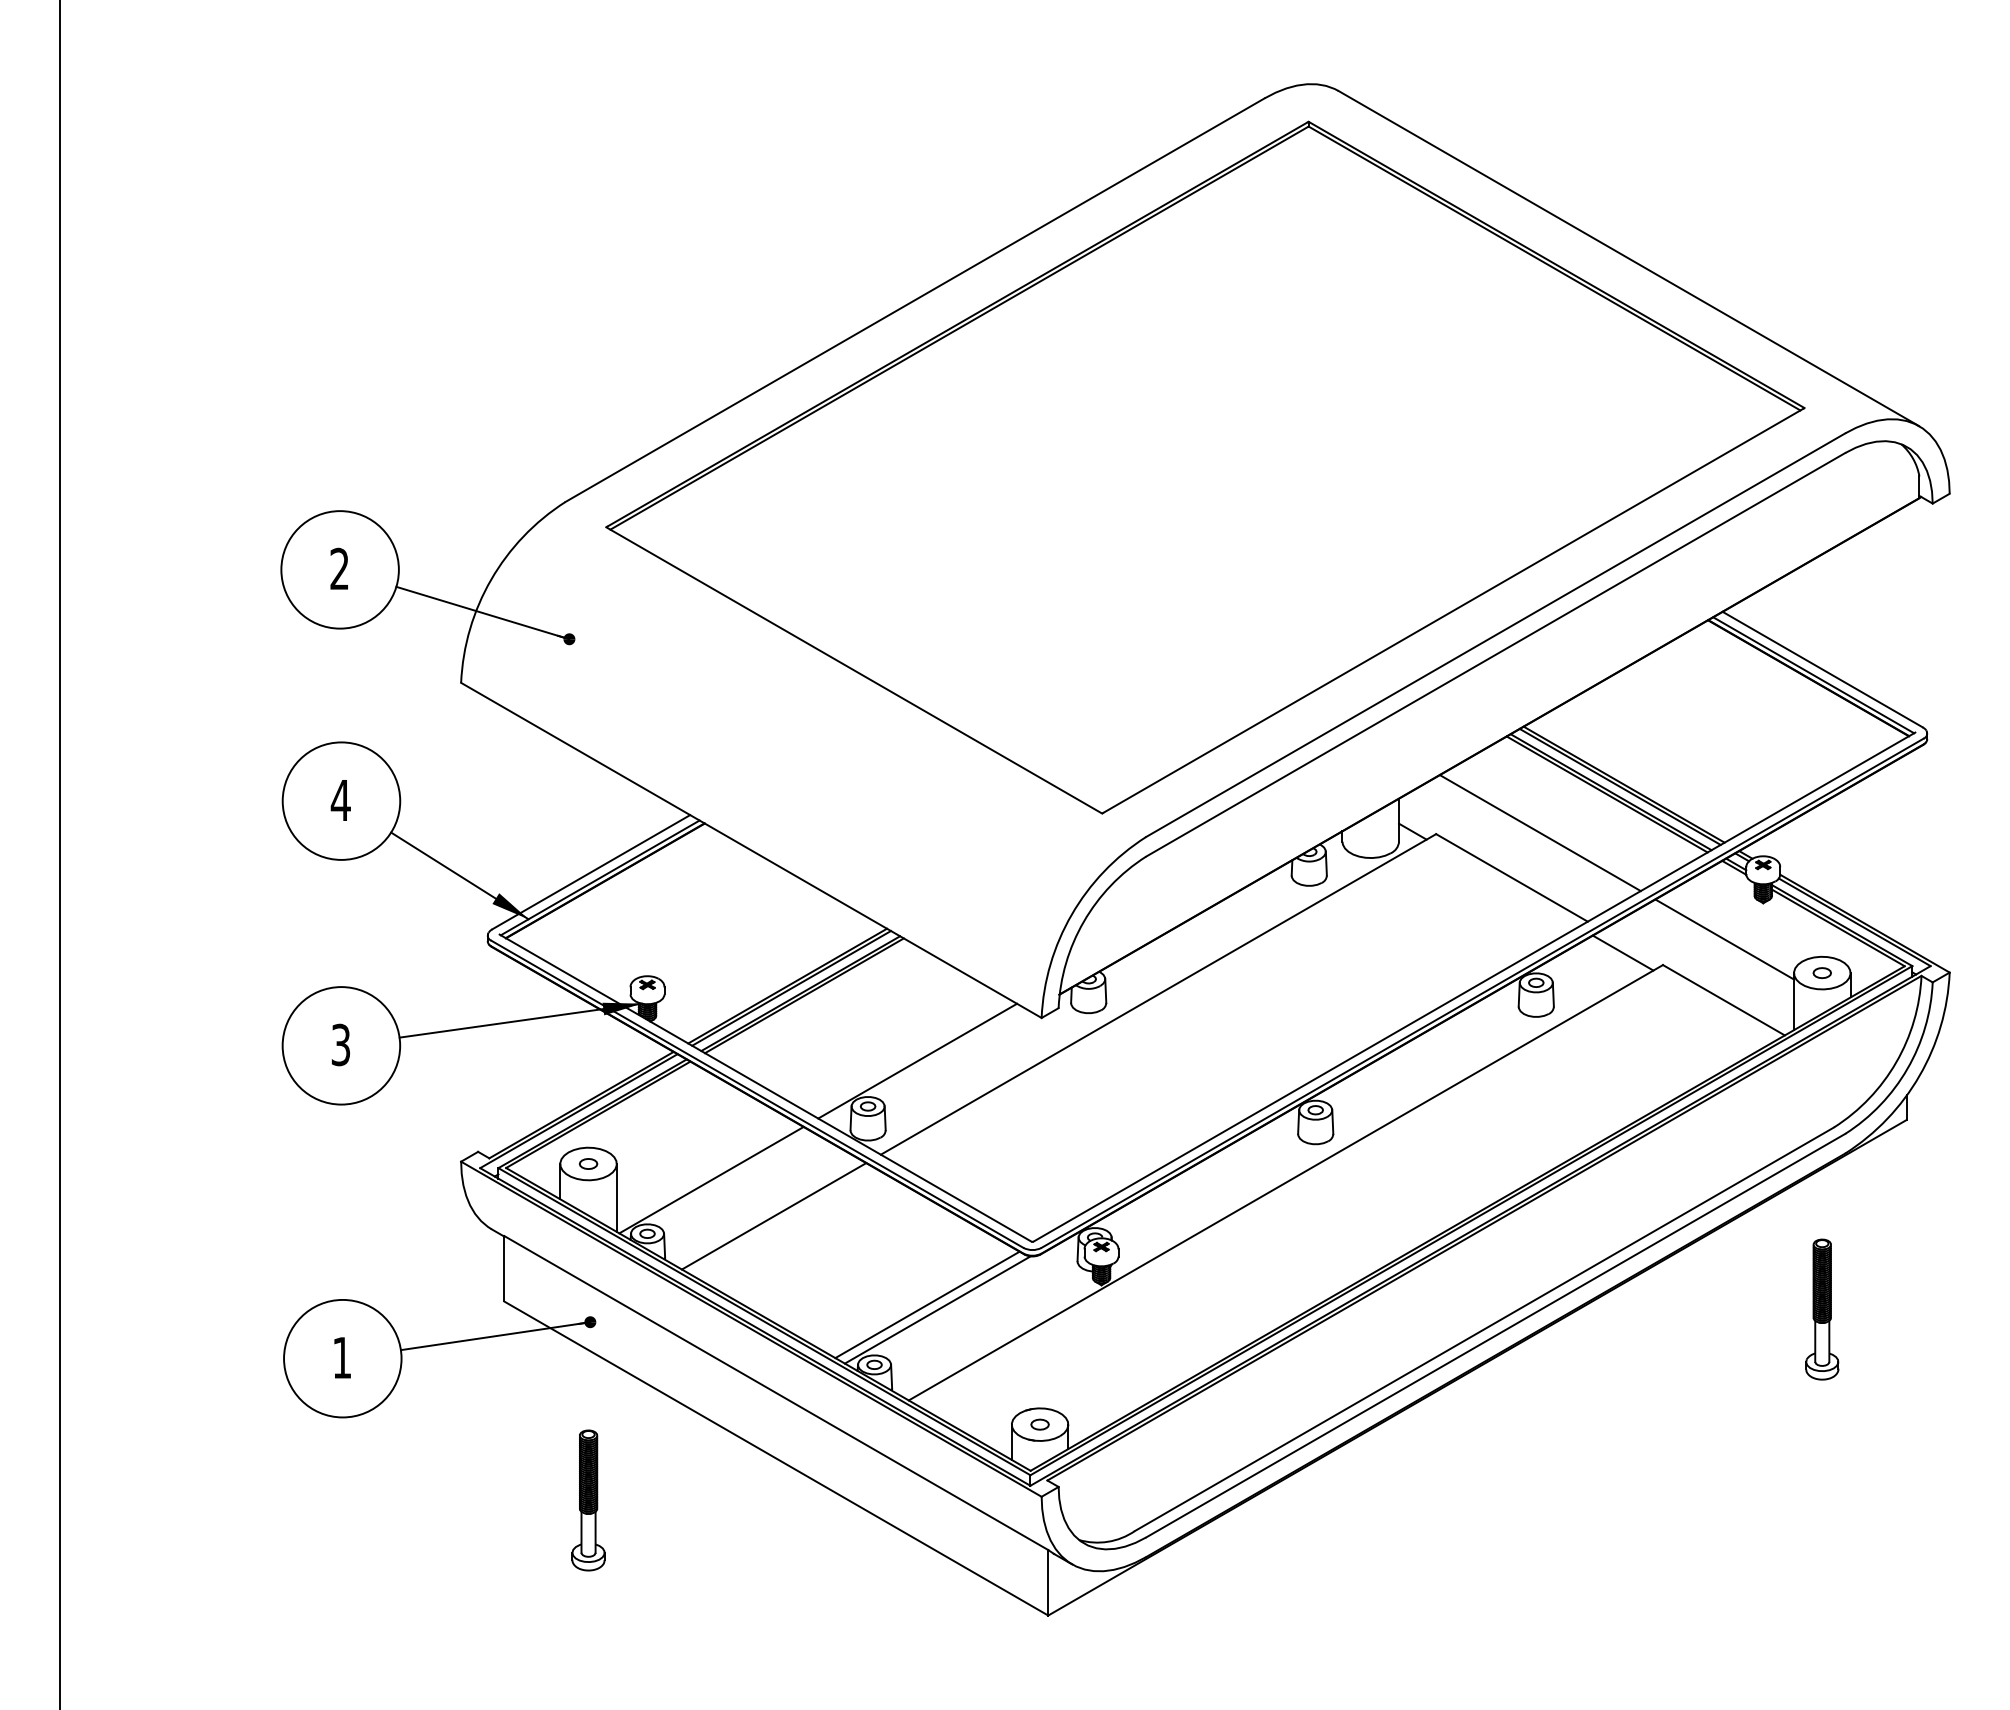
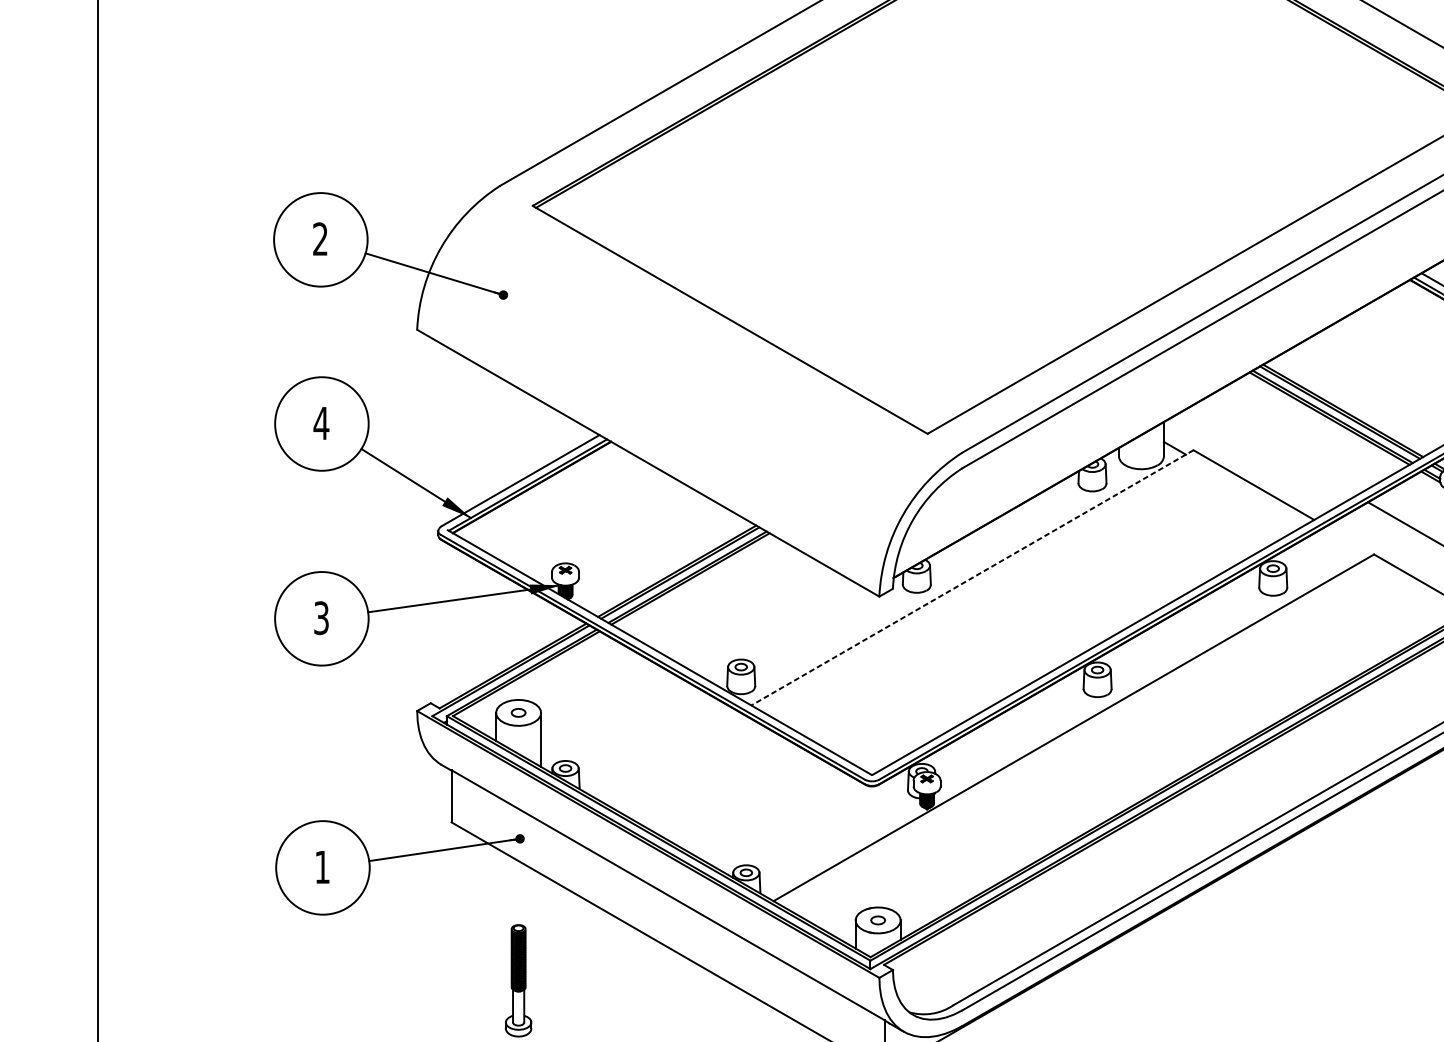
line: (1539, 833) -> (1275, 449), removed
line: (1622, 952) -> (1341, 544), removed
line: (1158, 994) -> (972, 577), solid -> dashed
line: (917, 1060) -> (780, 630), removed
line: (711, 1180) -> (616, 726), removed
line: (773, 1216) -> (665, 754), removed
line: (927, 1304) -> (788, 824), removed
line: (937, 1309) -> (796, 828), removed

